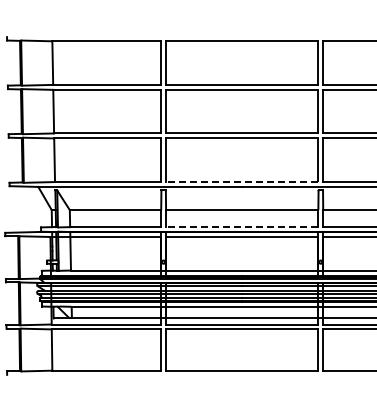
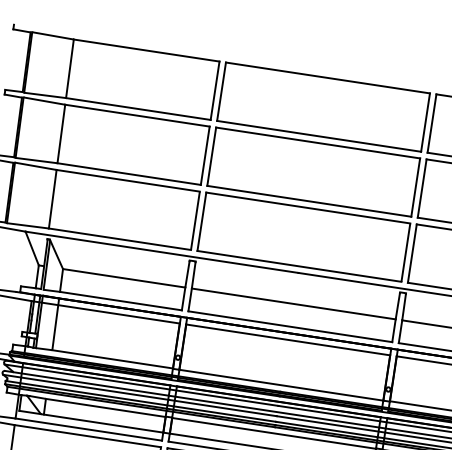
line: (241, 182) -> (298, 266), dashed -> solid
line: (241, 227) -> (289, 327), dashed -> solid

